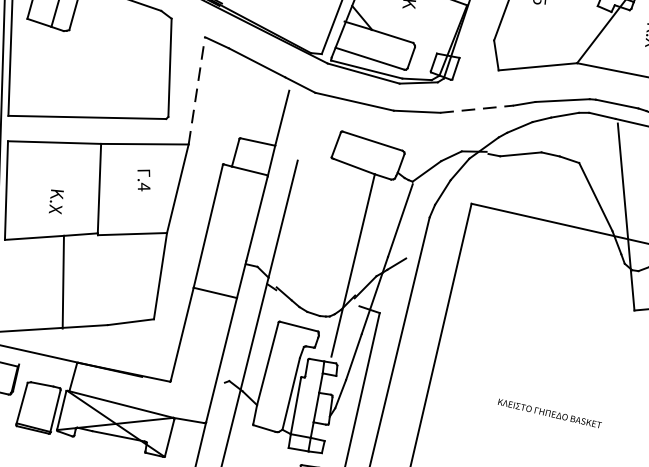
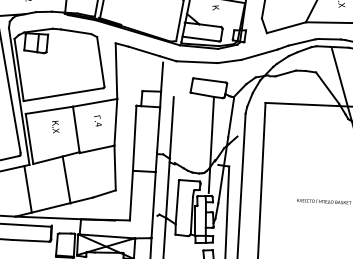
line: (196, 91) -> (116, 71), dashed -> solid
line: (476, 108) -> (259, 54), dashed -> solid
text: (56, 200) -> (55, 126), moved

